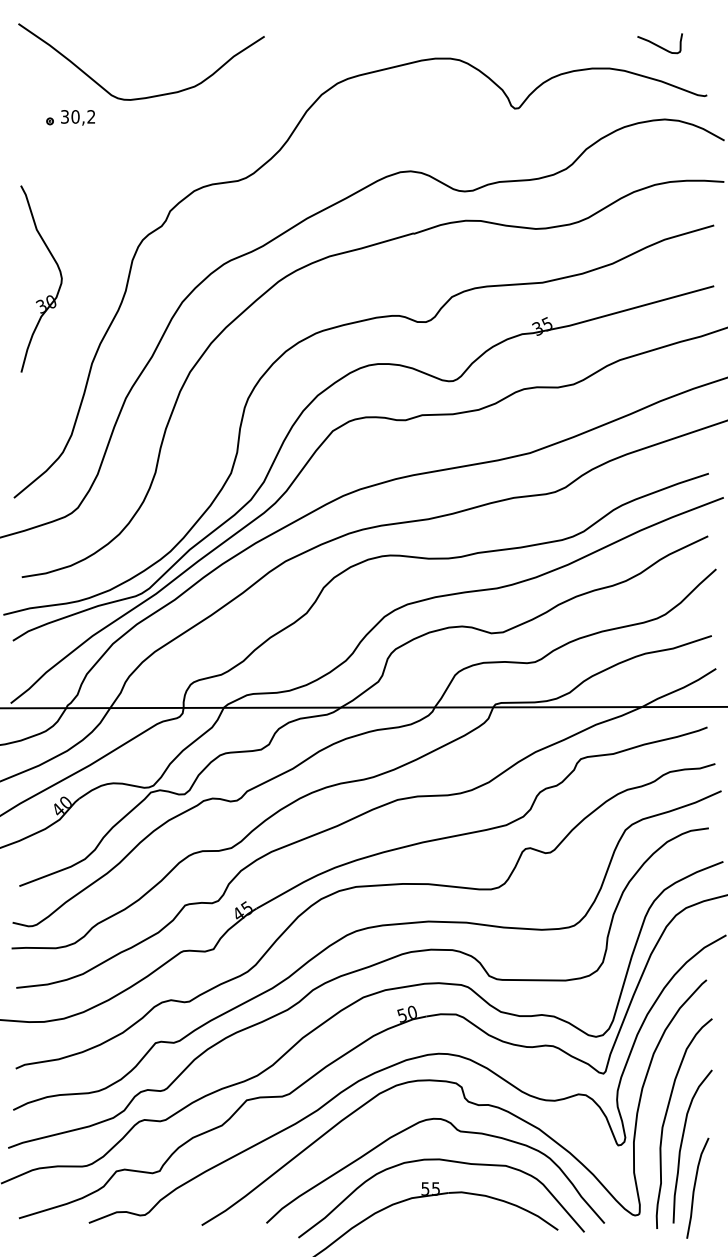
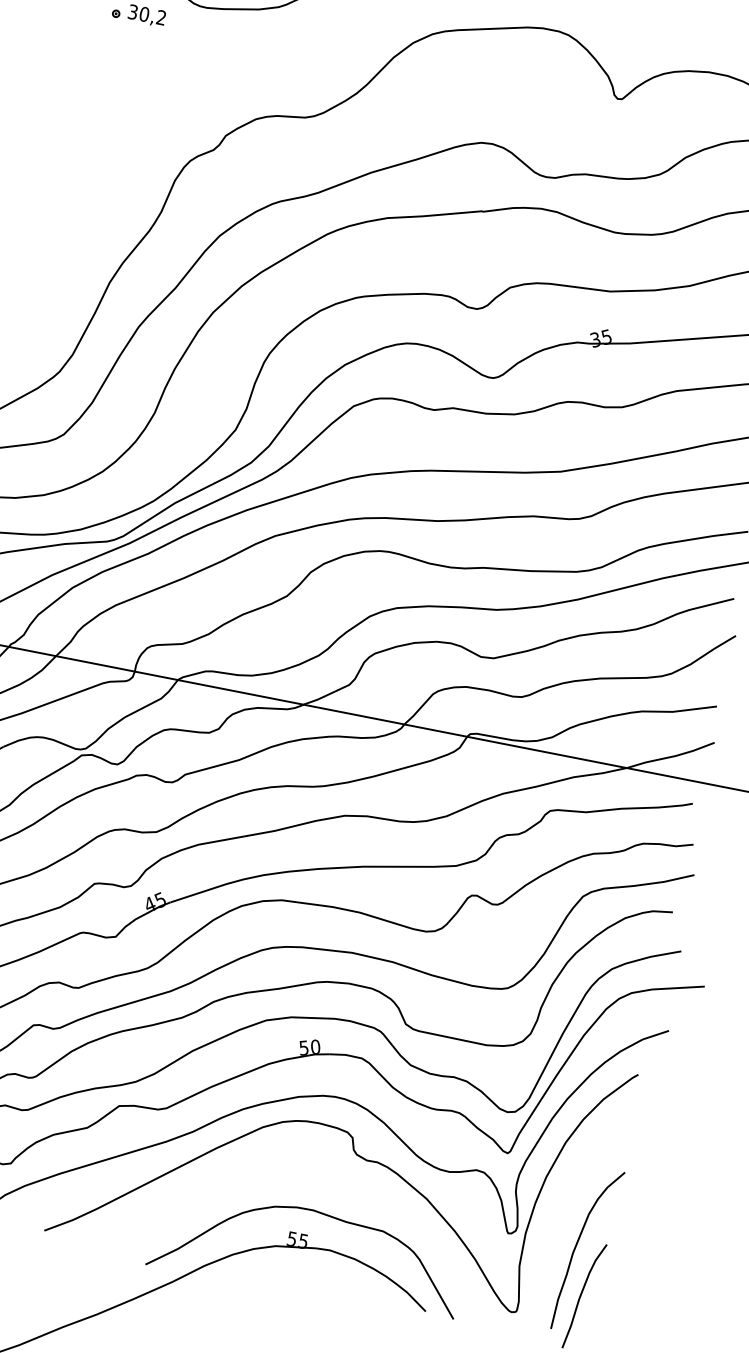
part: (48, 295) -> (77, 200), removed
curve: (666, 1117) -> (565, 1213), removed
curve: (456, 1130) -> (337, 1183), removed

